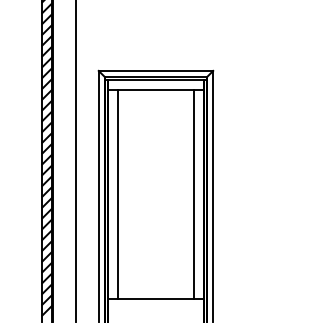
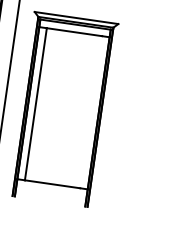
line: (193, 194) -> (90, 112), removed
line: (98, 196) -> (21, 103), removed
line: (213, 196) -> (105, 115), removed

